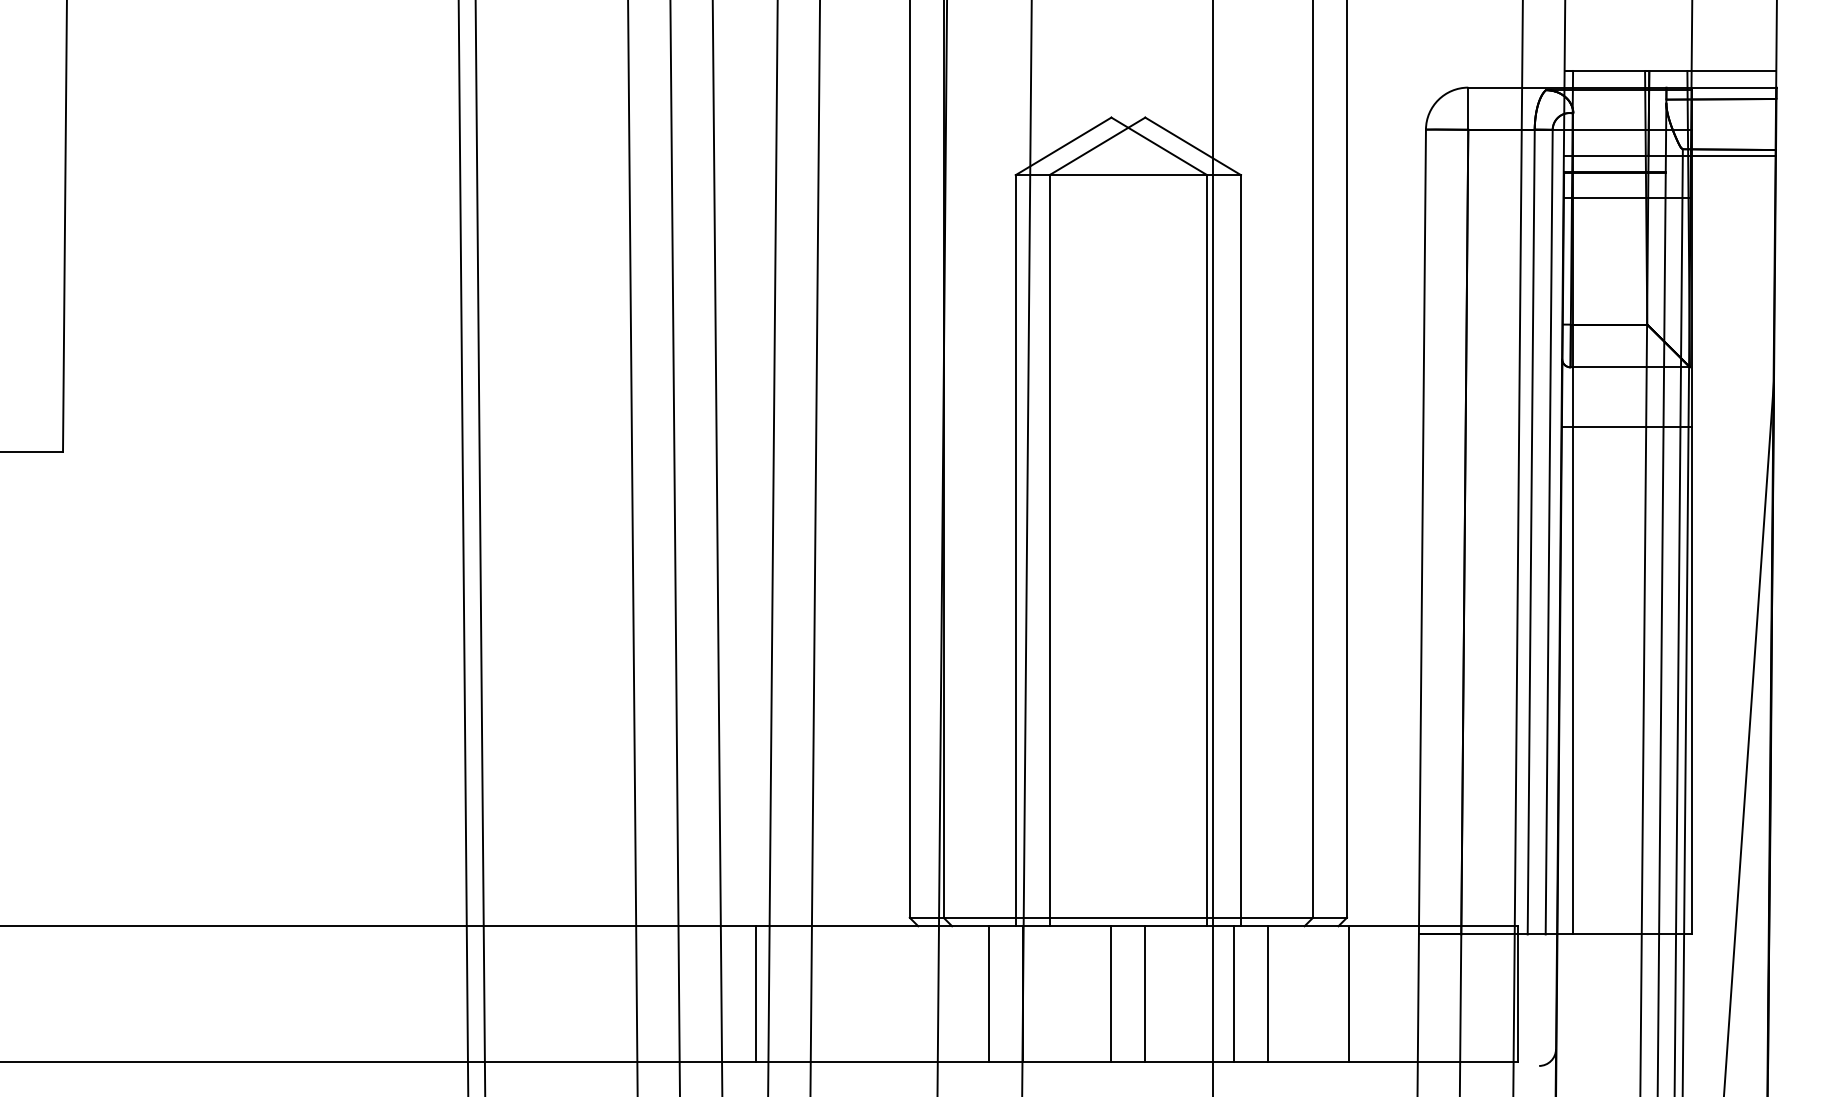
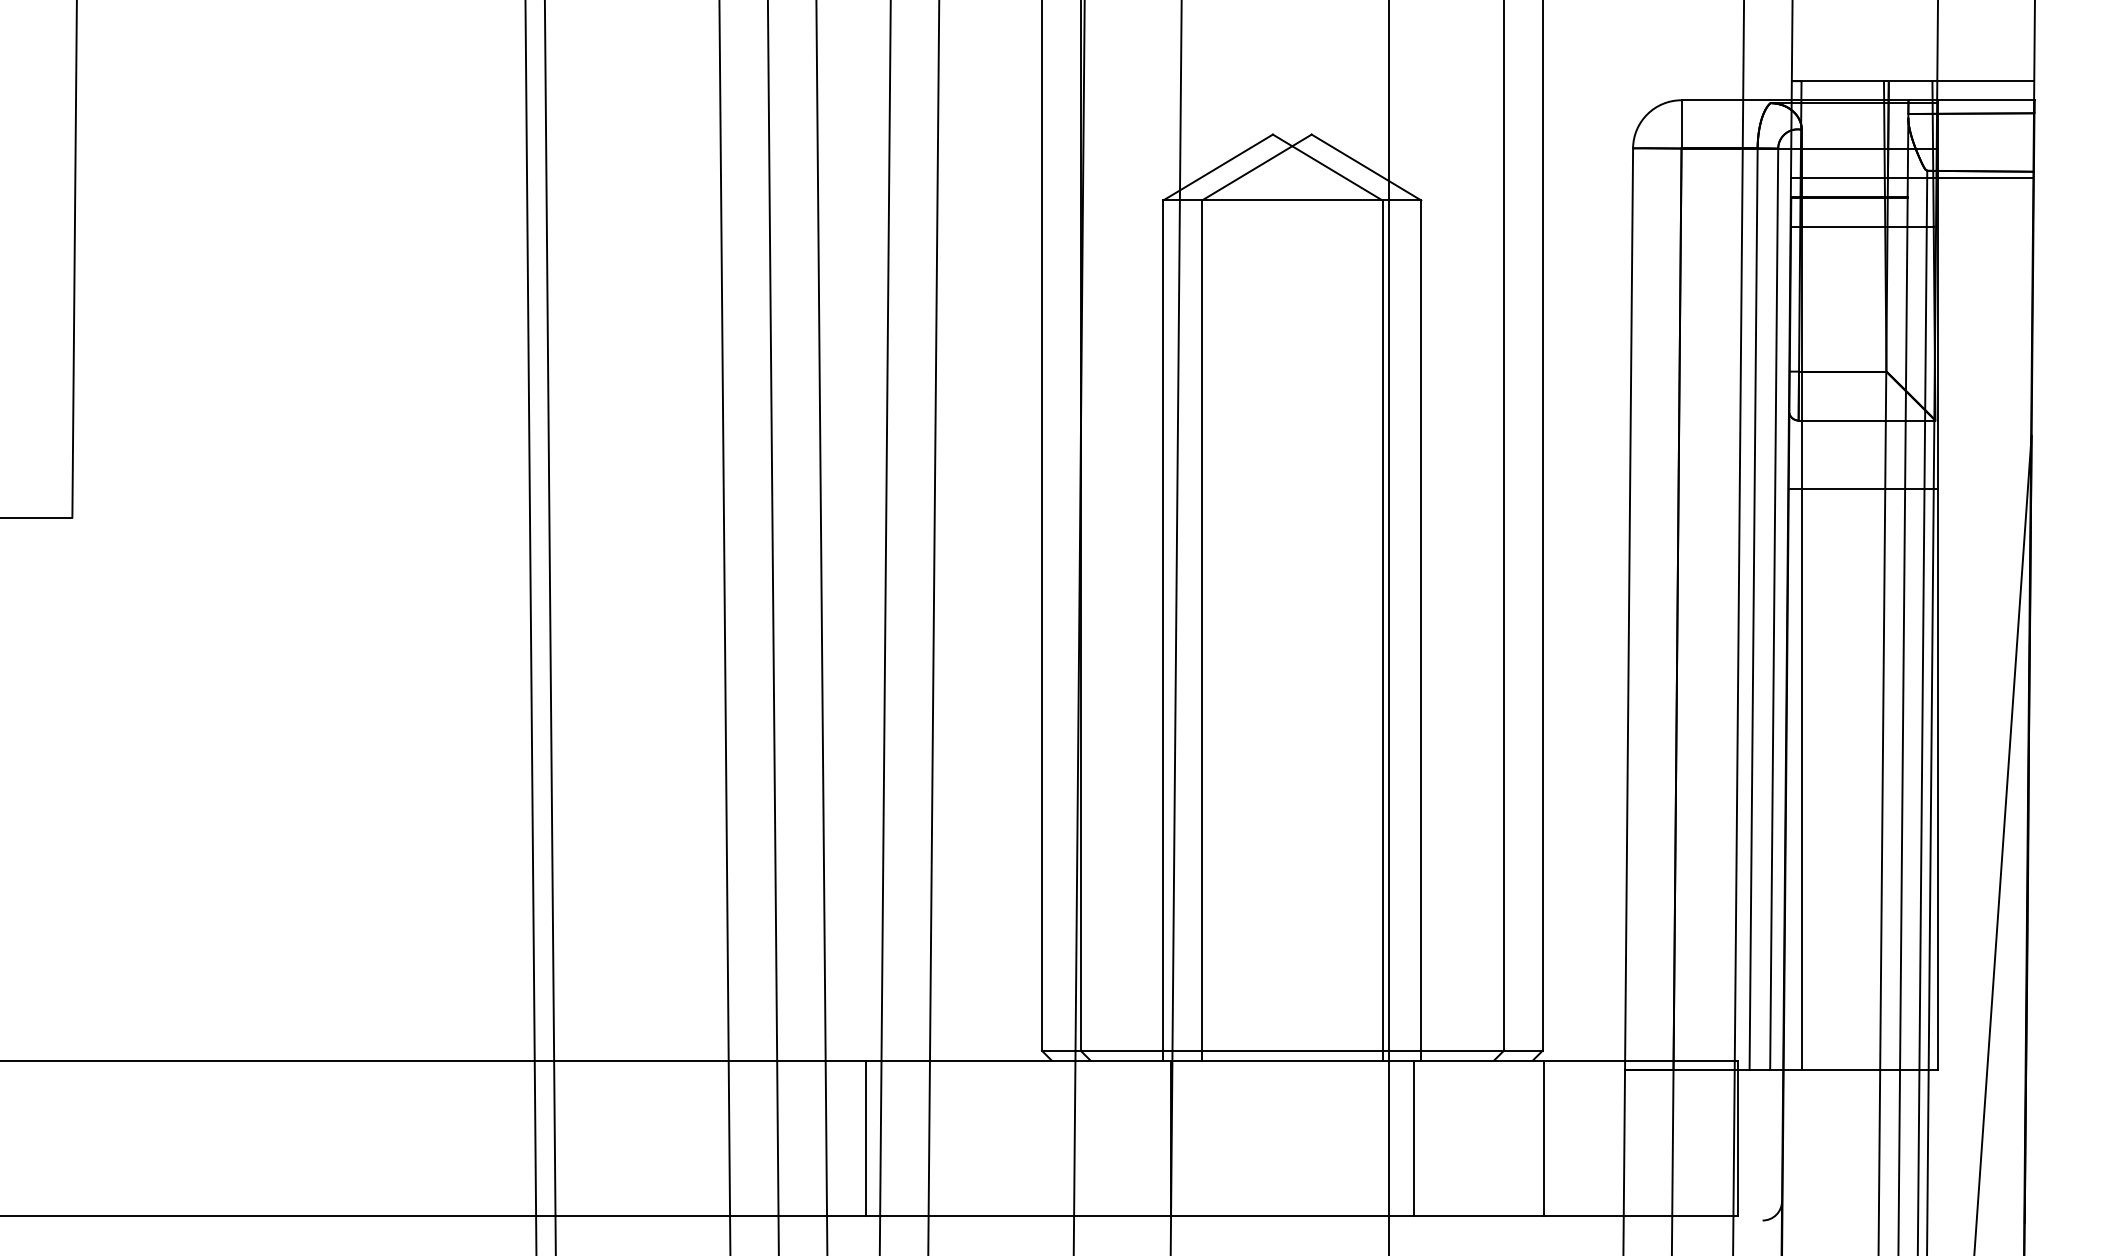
line: (988, 993) -> (1132, 1137), removed
line: (1111, 993) -> (1272, 1137), removed
line: (1145, 993) -> (1311, 1137), removed
line: (1268, 993) -> (1452, 1137), removed

